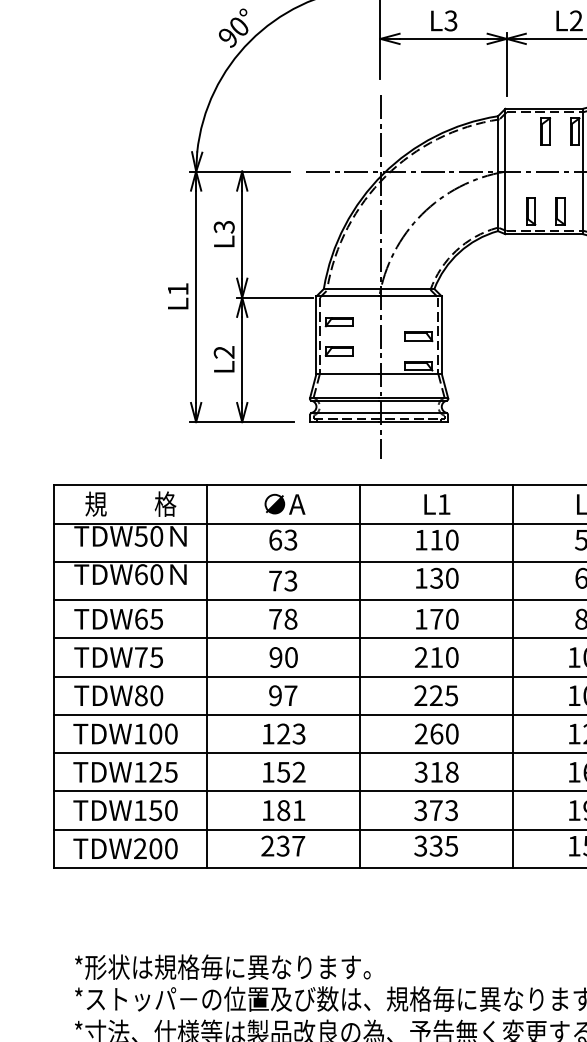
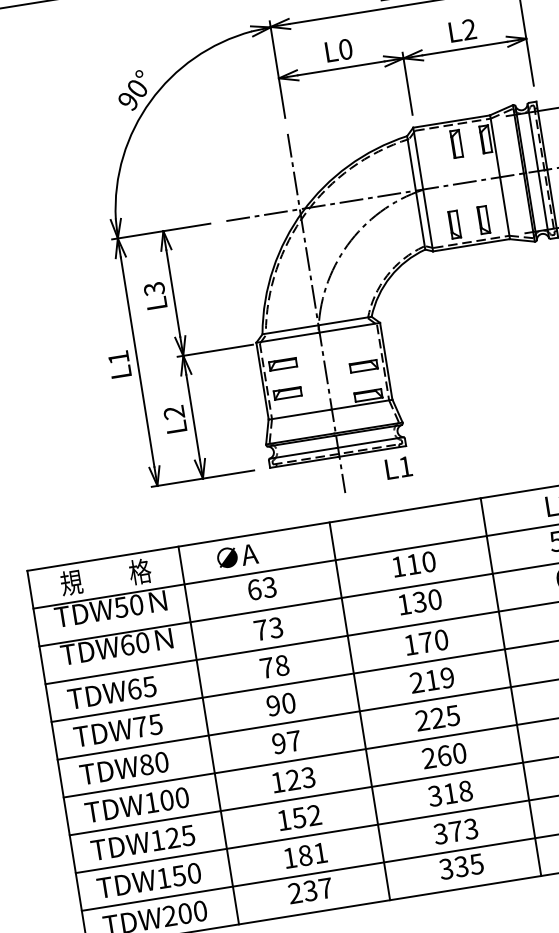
text: (450, 20) -> (345, 49), L3 -> L0
text: (284, 503) -> (236, 555), moved
text: (437, 504) -> (399, 467), moved
text: (451, 657) -> (446, 677), 210 -> 219

